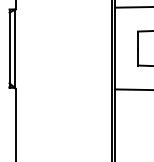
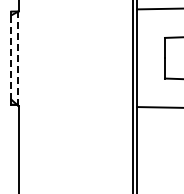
line: (9, 47) -> (11, 57), solid -> dashed
line: (14, 48) -> (17, 58), solid -> dashed

